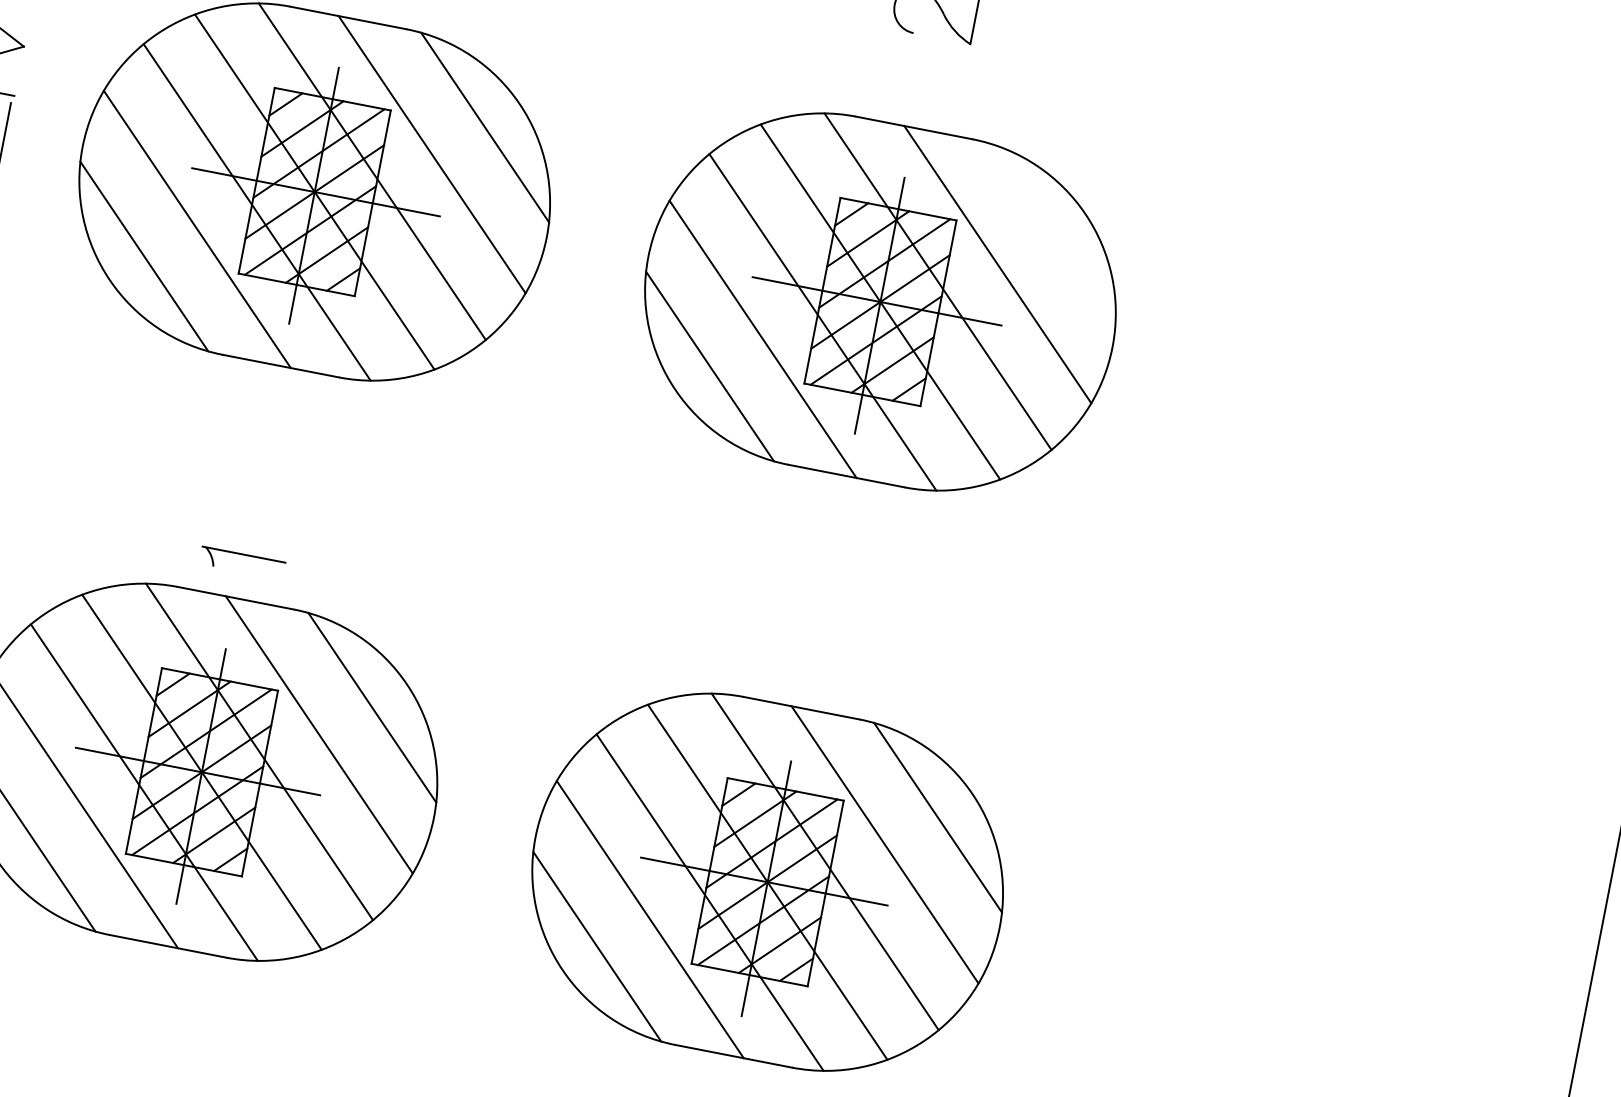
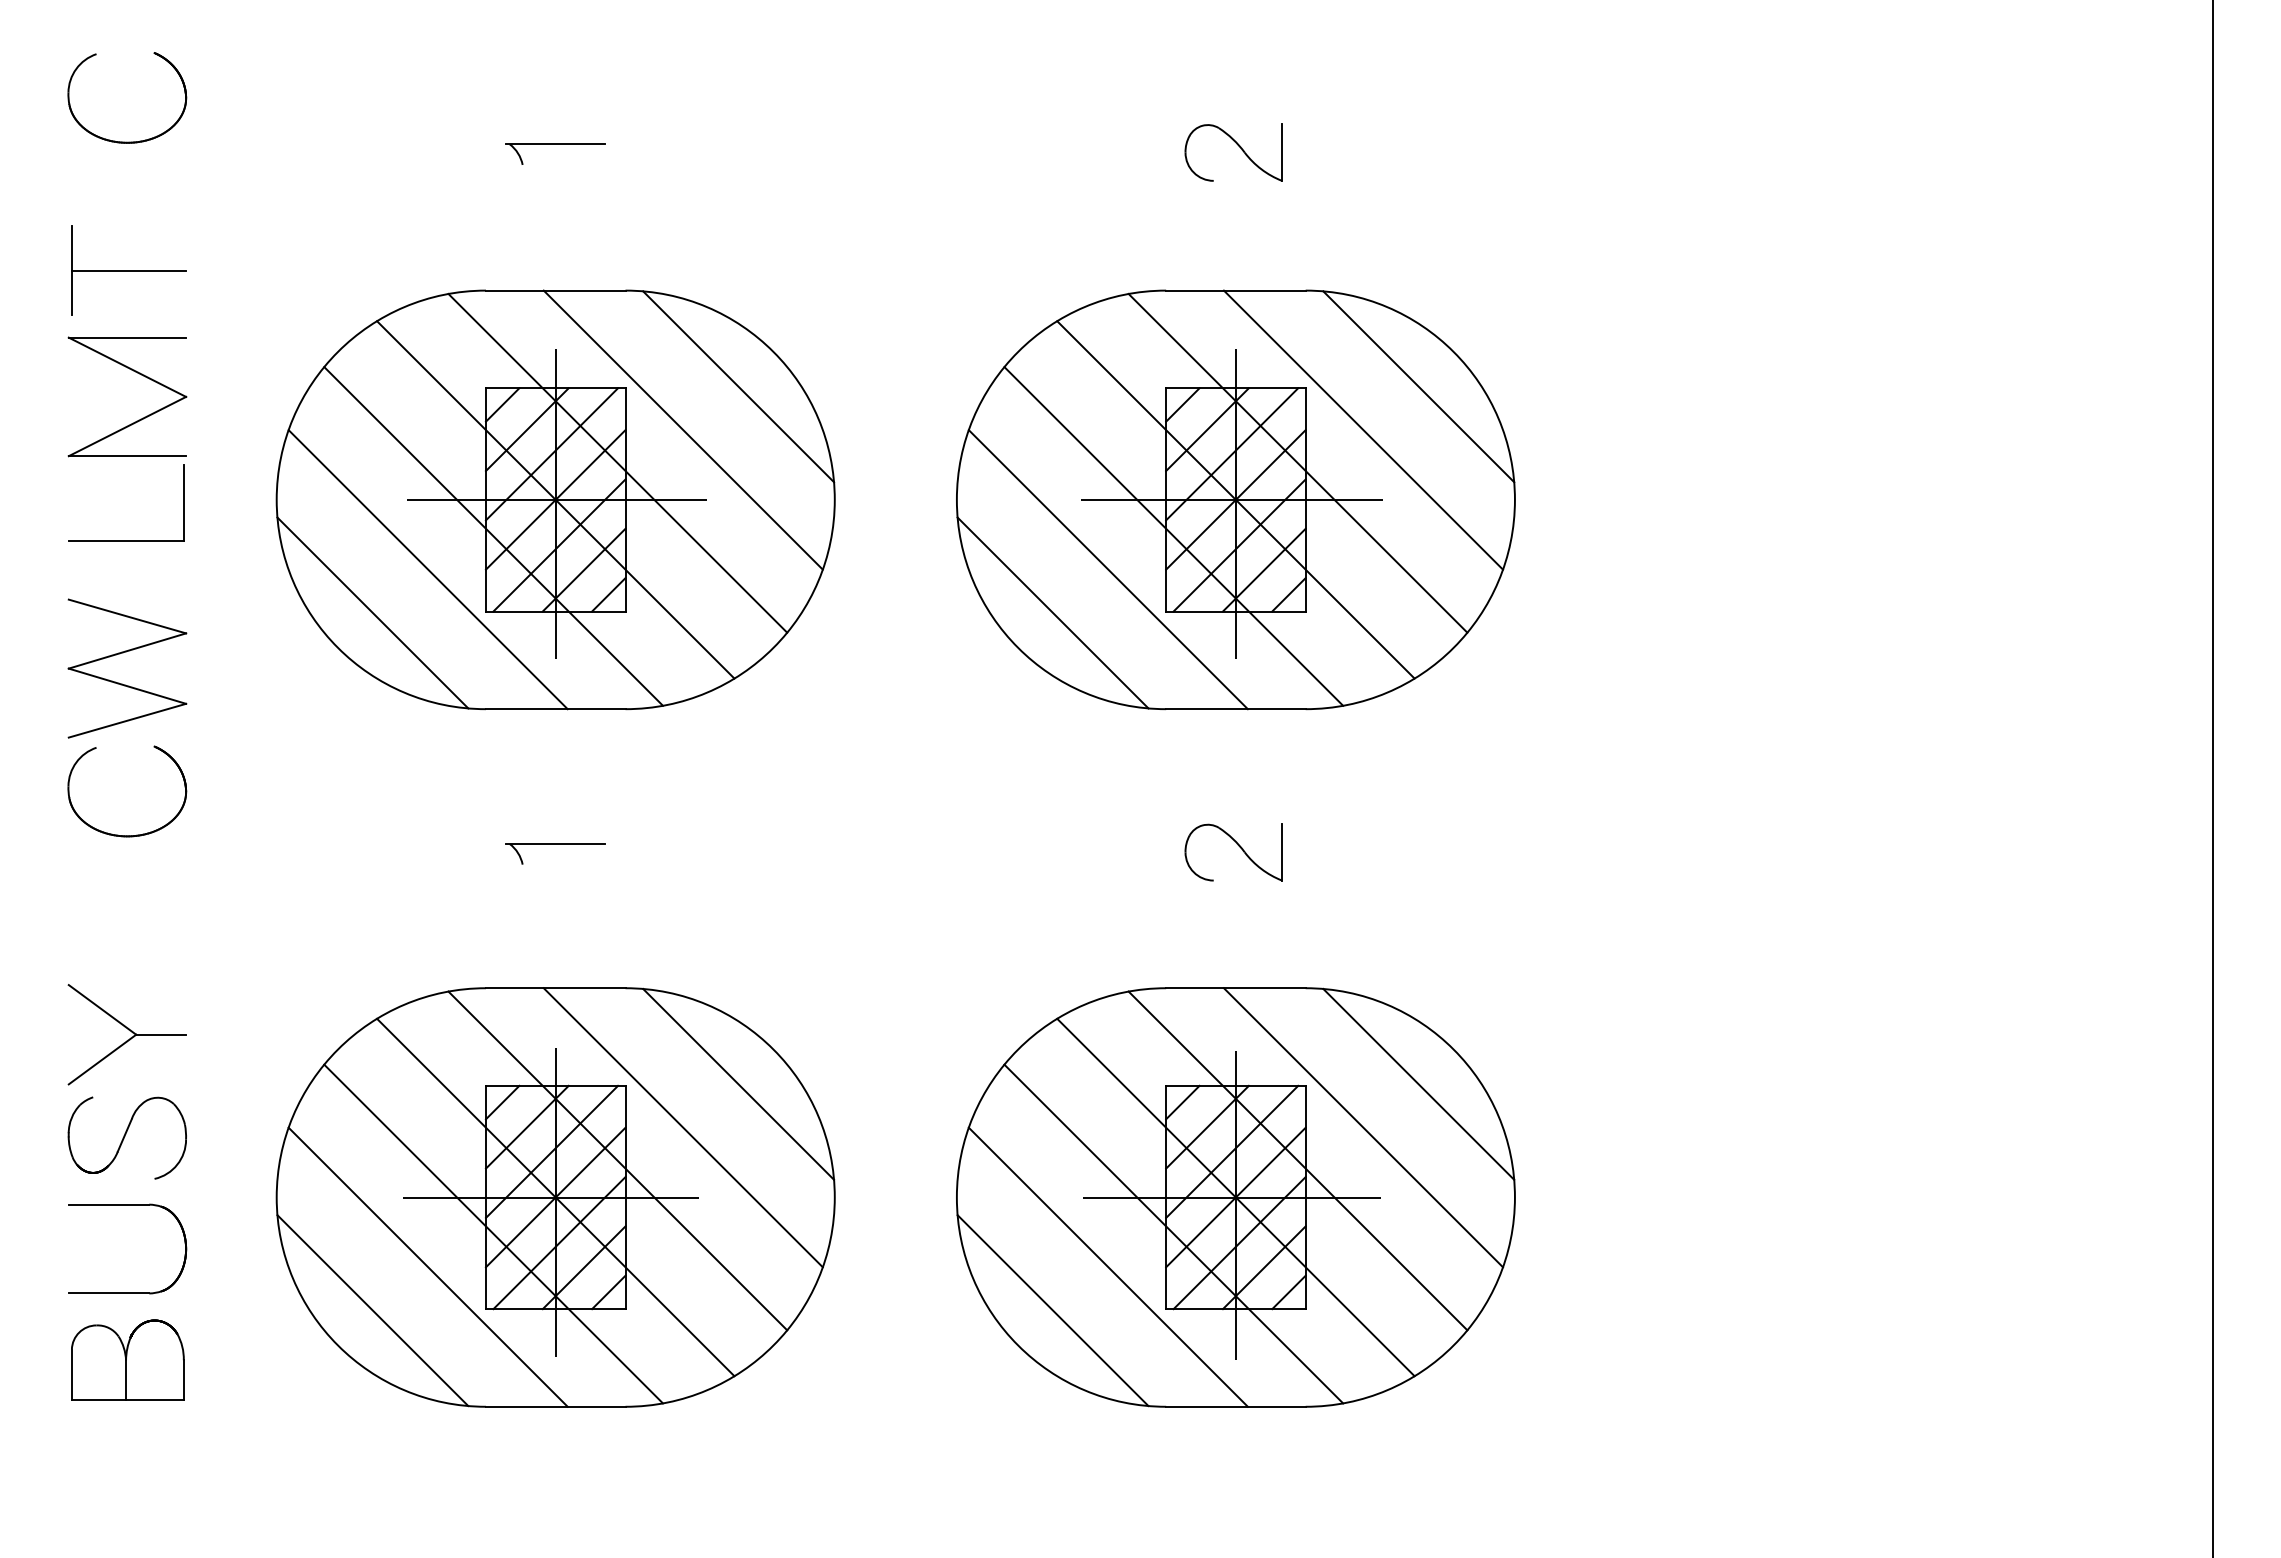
line: (1050, 237) -> (1418, 386), added
part: (243, 555) -> (555, 844), moved
part: (826, 590) -> (1238, 846), added

